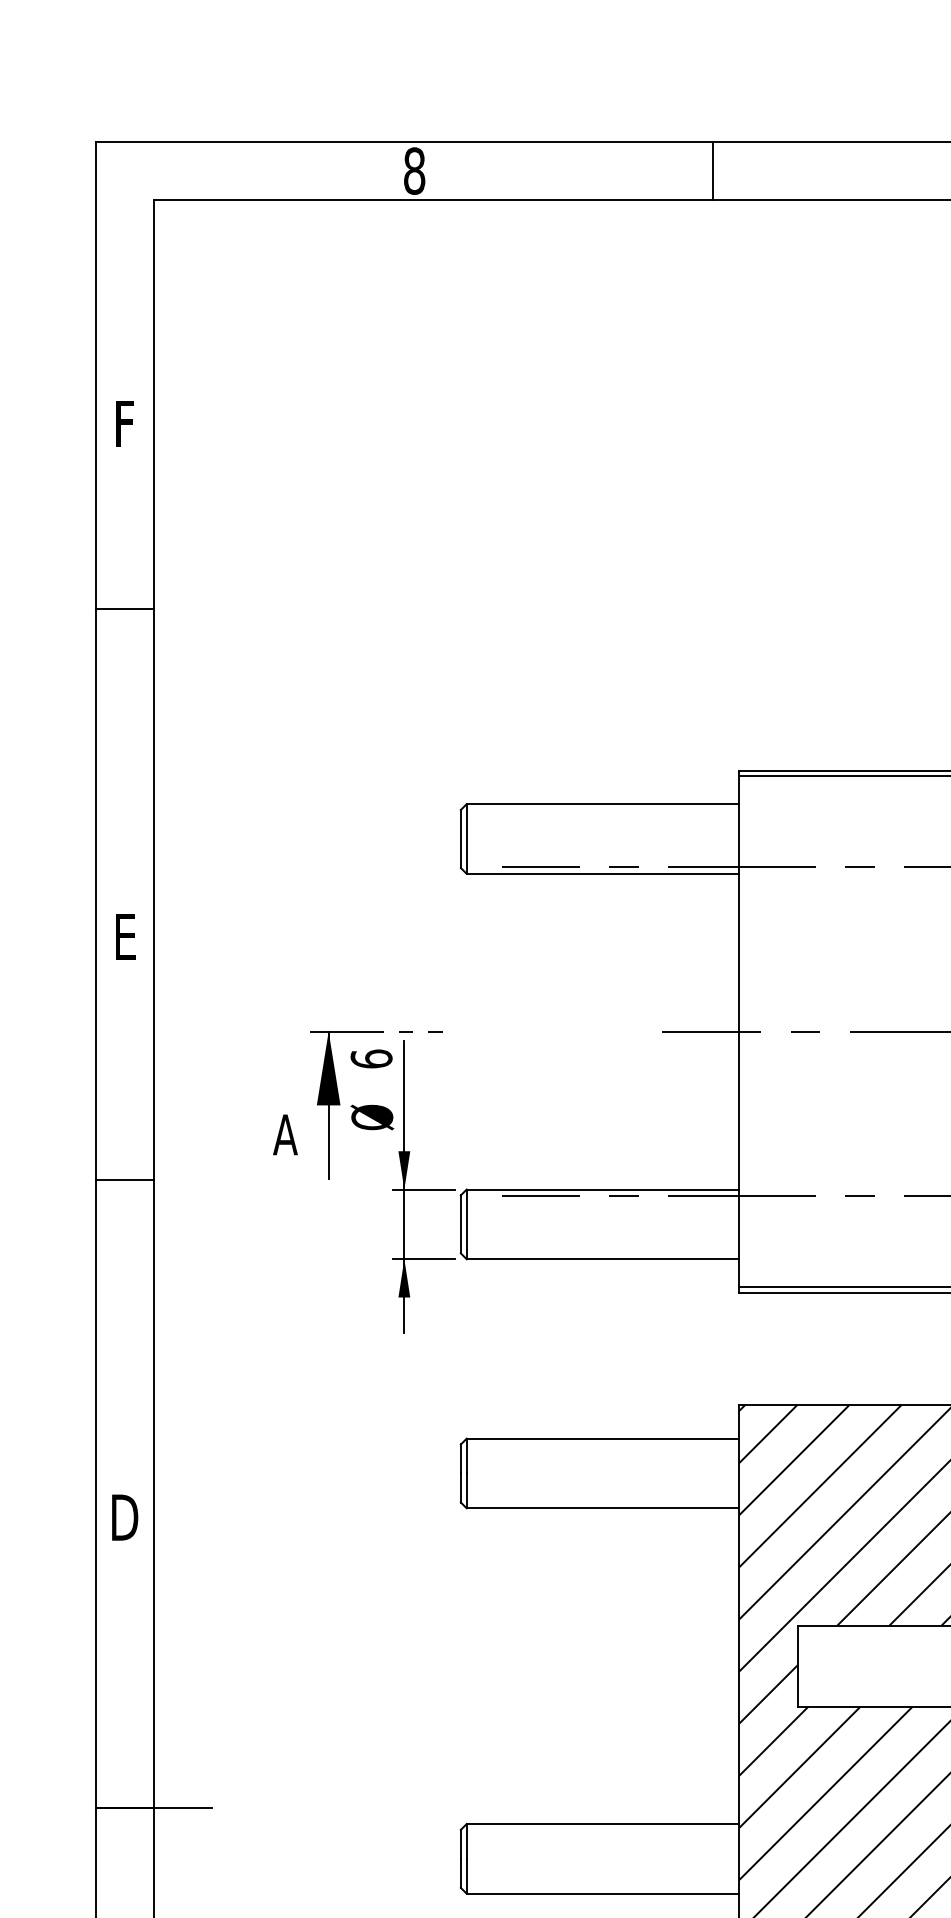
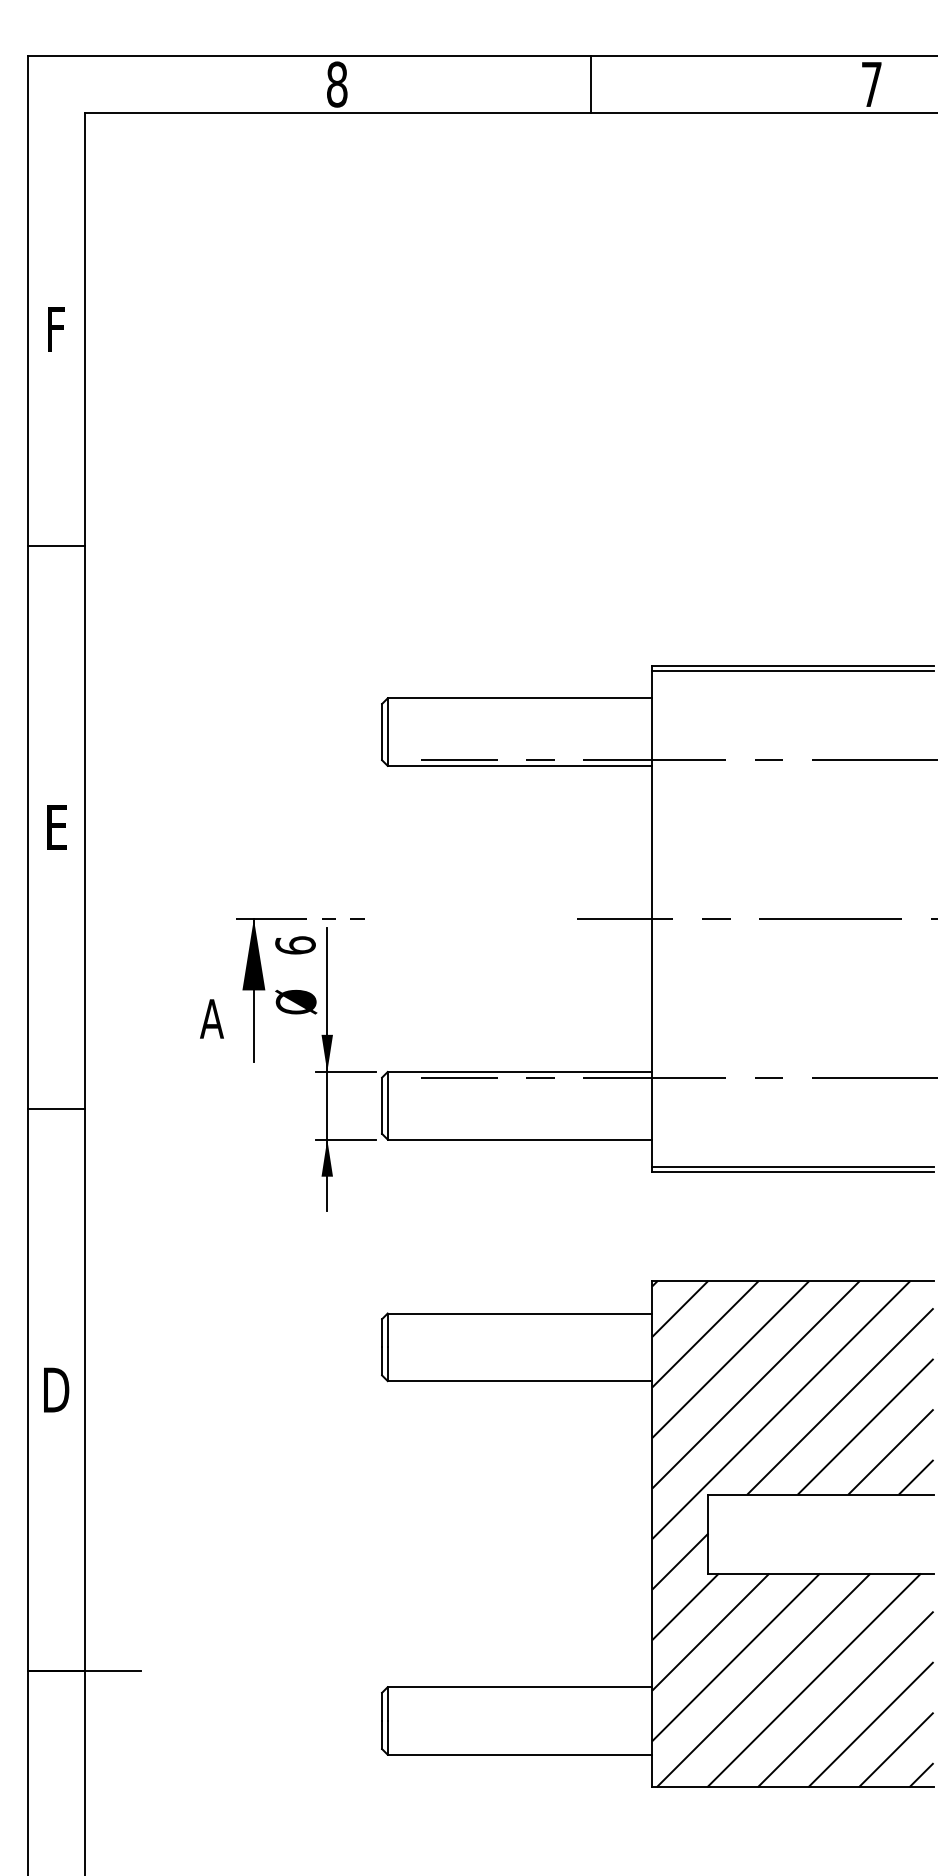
line: (712, 171) -> (590, 84), moved
line: (125, 608) -> (56, 545), moved
line: (125, 1179) -> (56, 1108), moved

